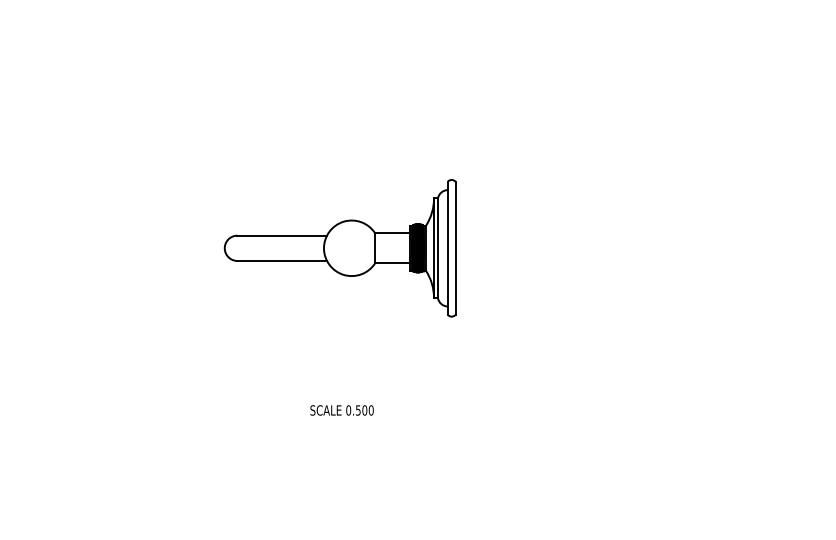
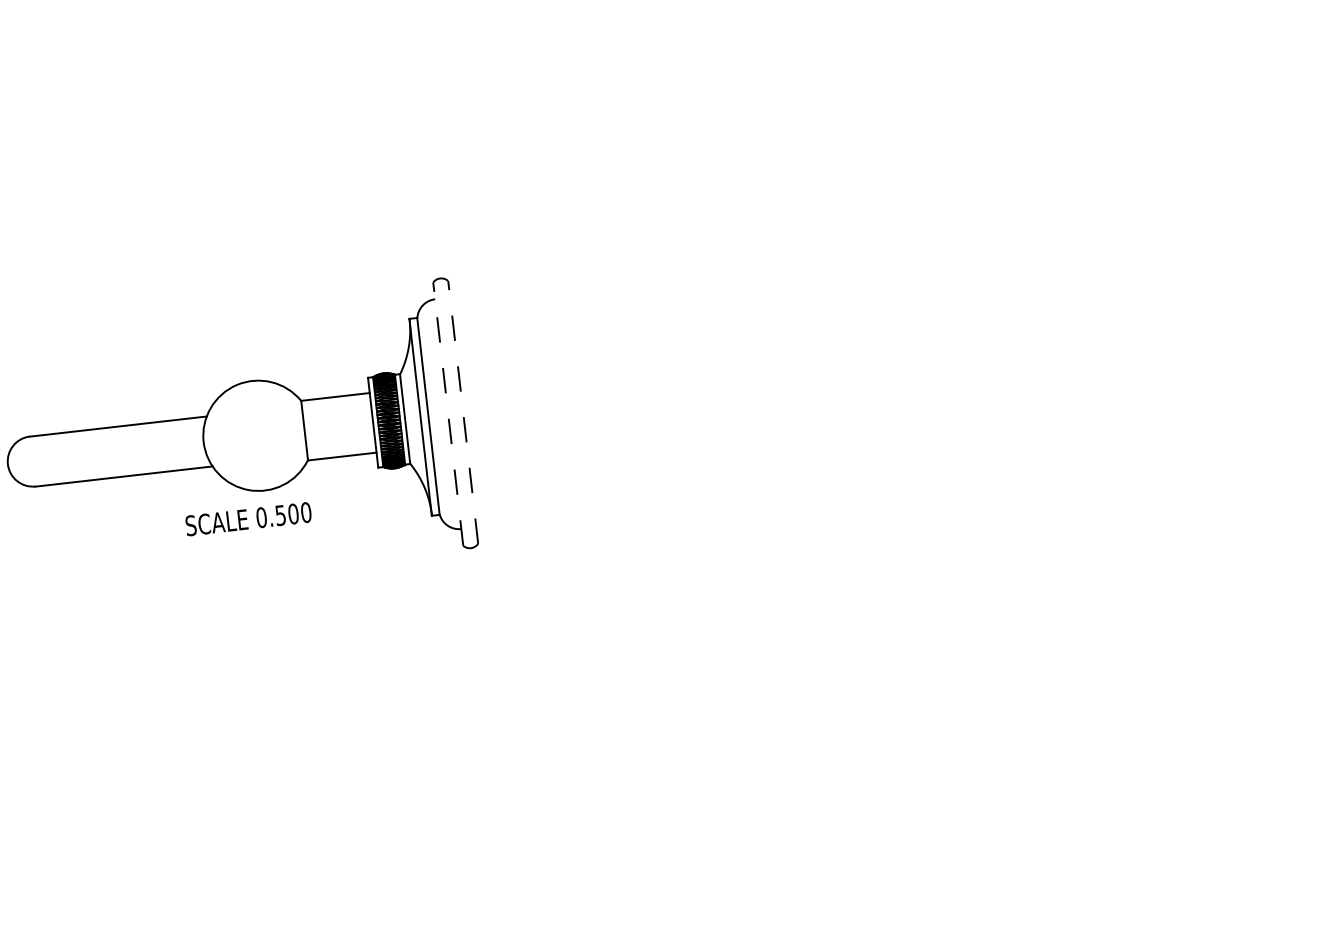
line: (447, 248) -> (447, 414), solid -> dashed
line: (455, 248) -> (463, 412), solid -> dashed
text: (341, 410) -> (247, 519), moved

